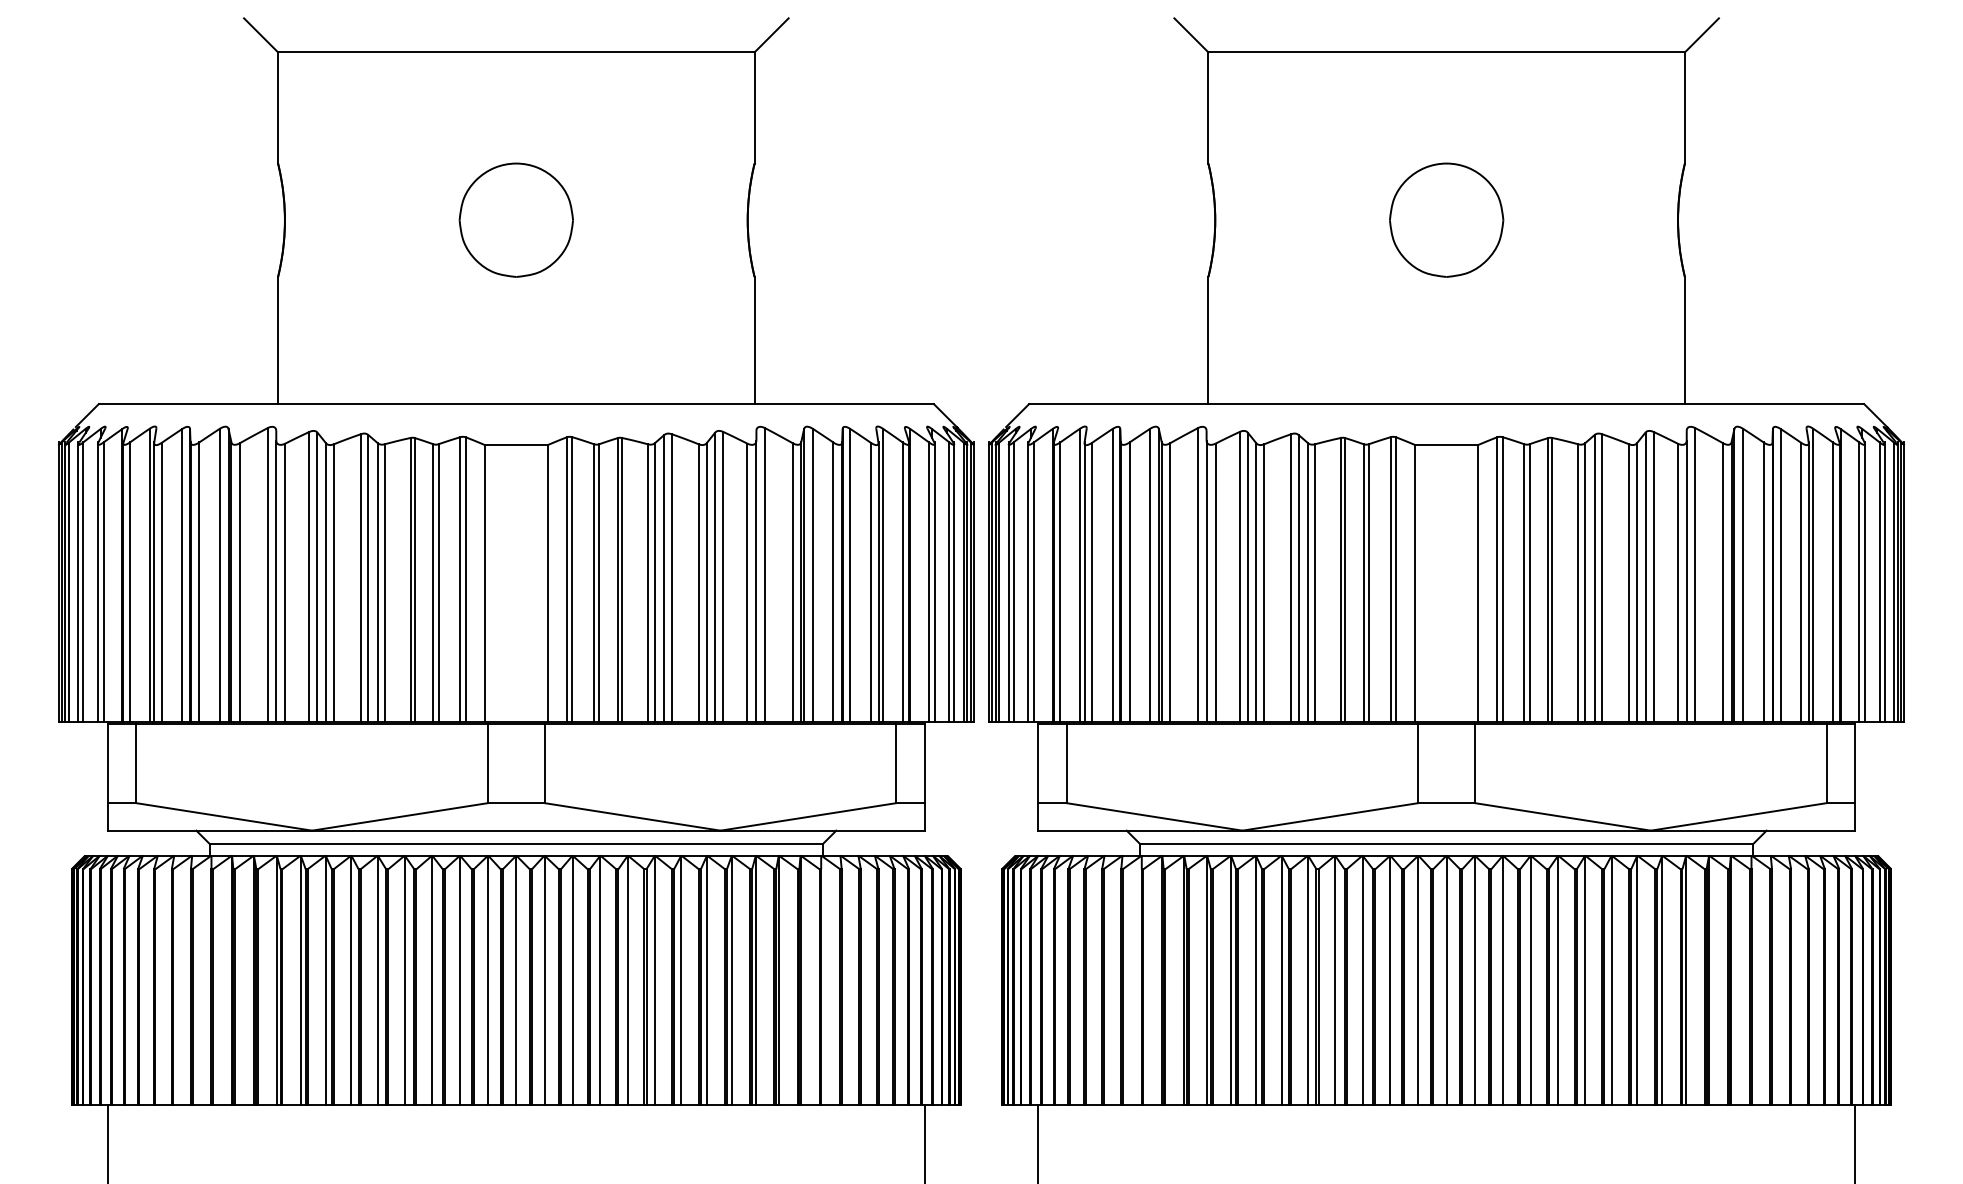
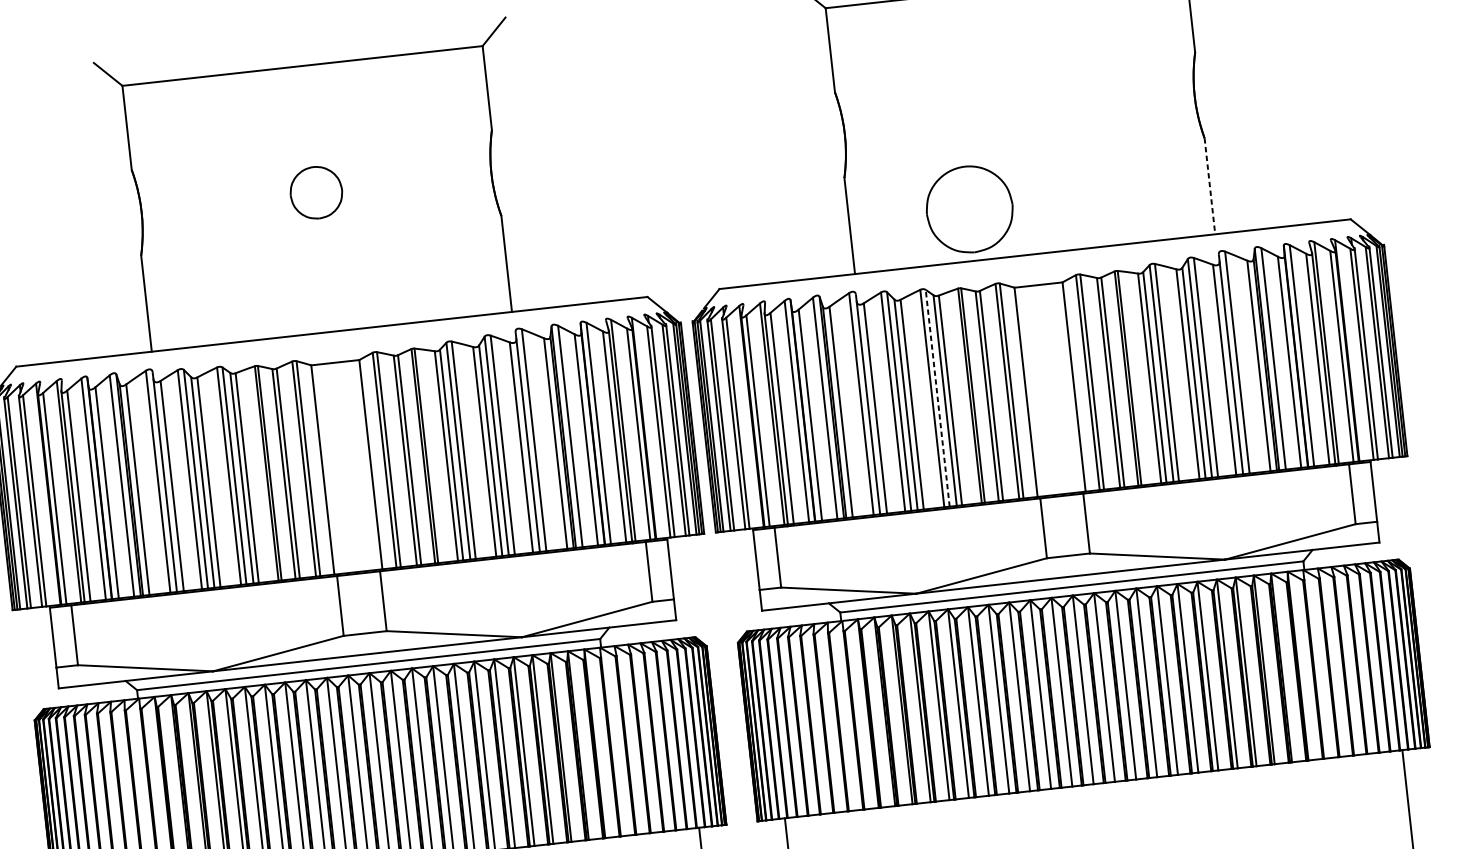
part: (515, 219) -> (315, 192), size x0.6
part: (1446, 219) -> (969, 208), moved
line: (1684, 340) -> (1209, 186), solid -> dashed
line: (1298, 577) -> (937, 397), solid -> dashed

